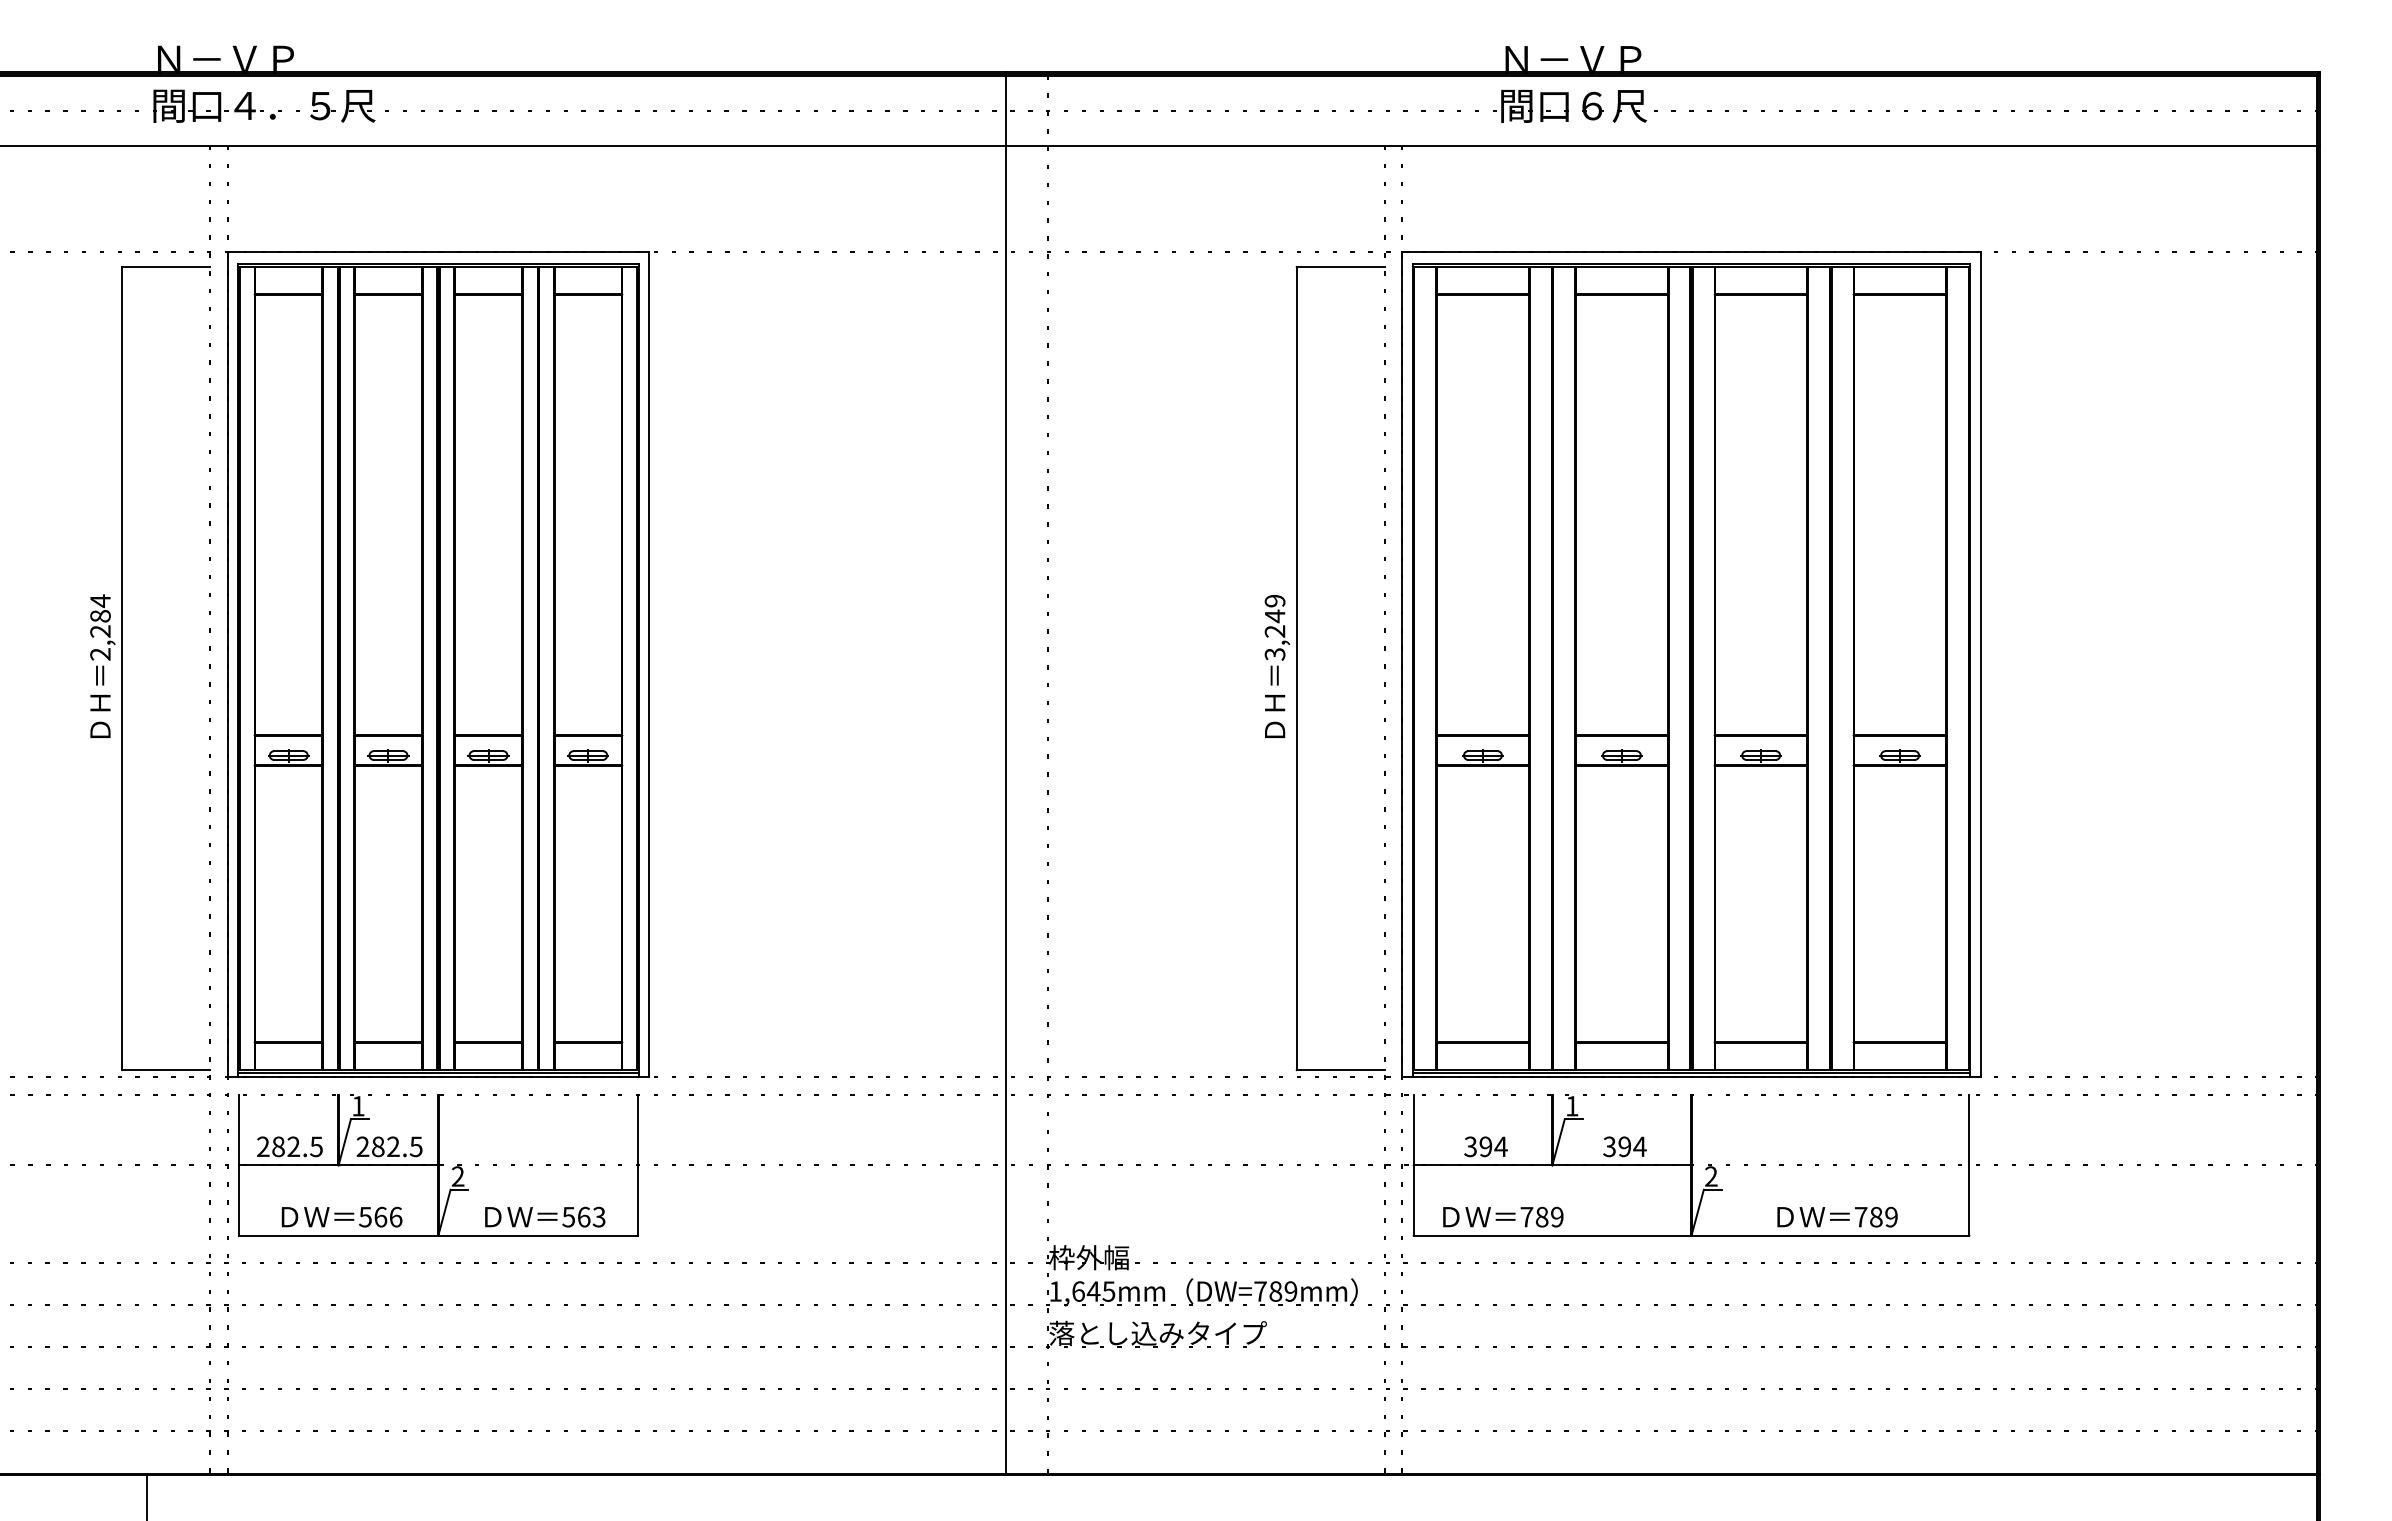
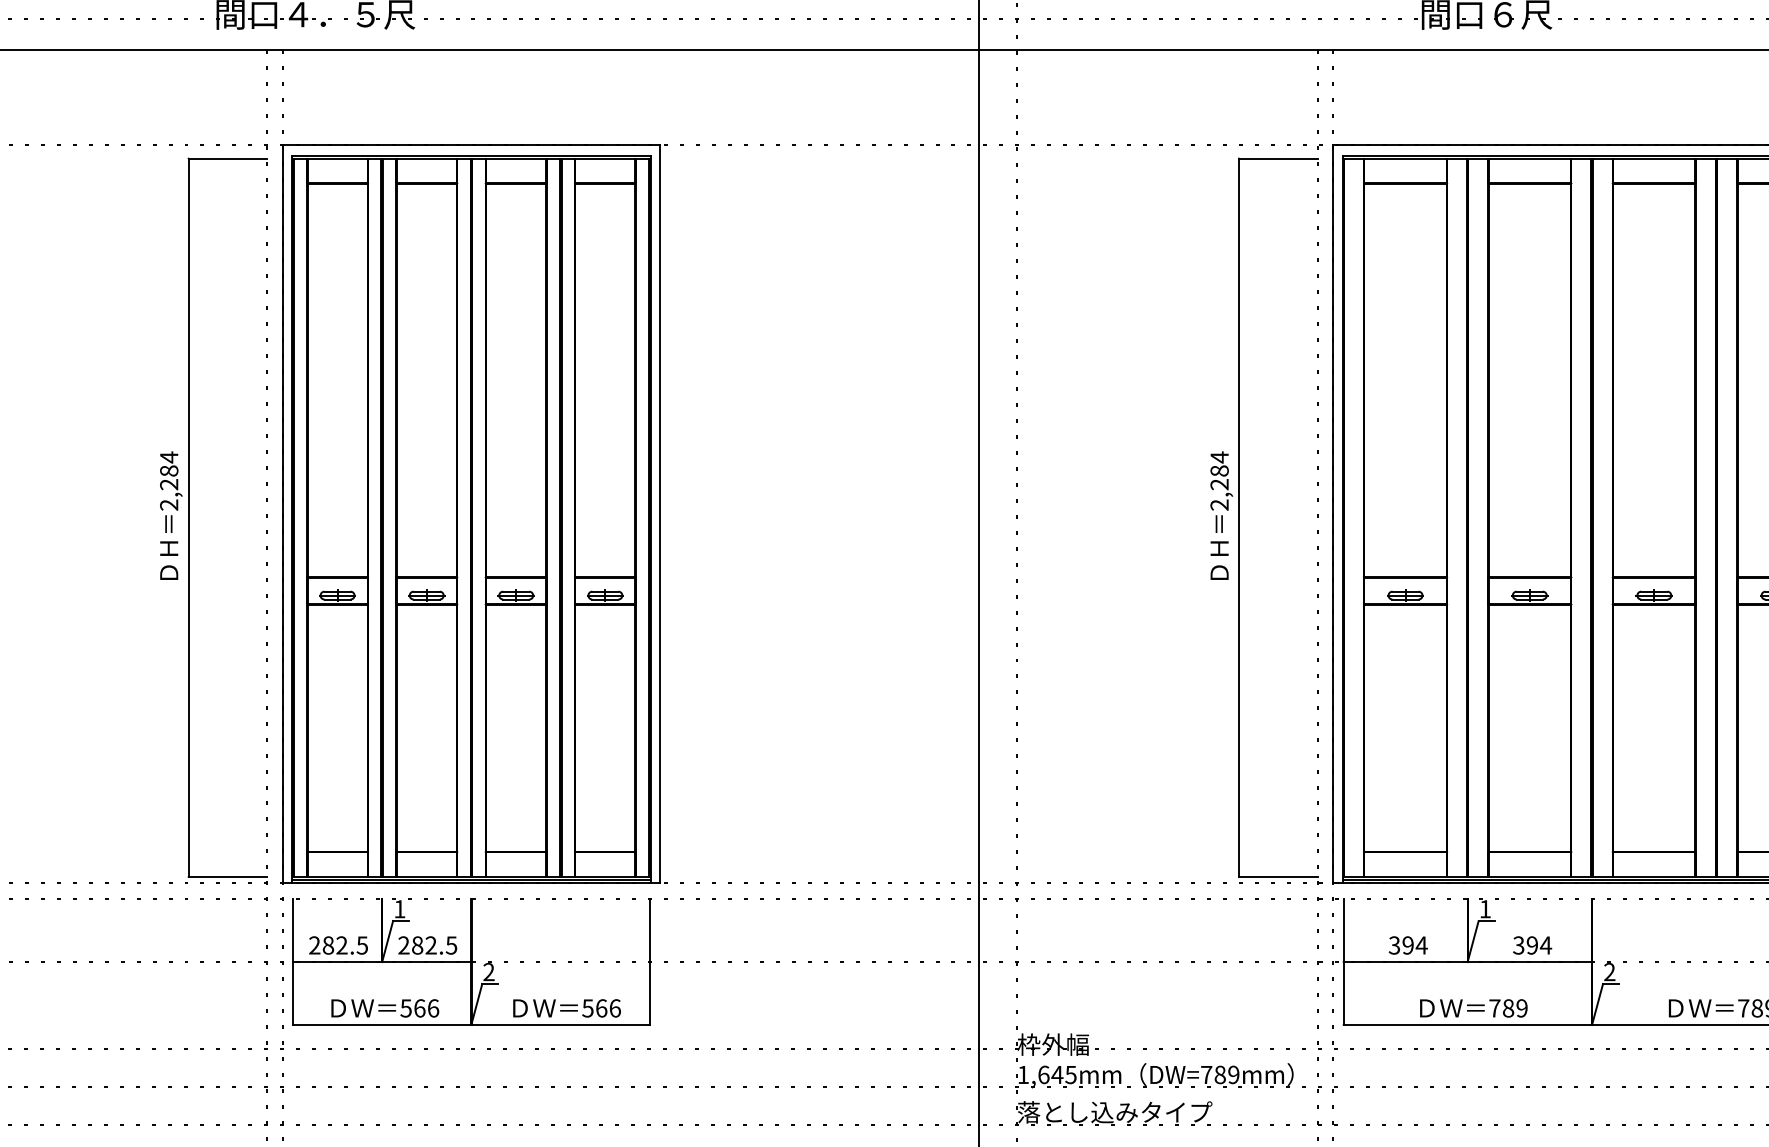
text: (1274, 627) -> (1219, 481), 3,249 -> 2,284
text: (598, 1216) -> (614, 1007), 563 -> 566
text: (1503, 1216) -> (1473, 1007), moved

